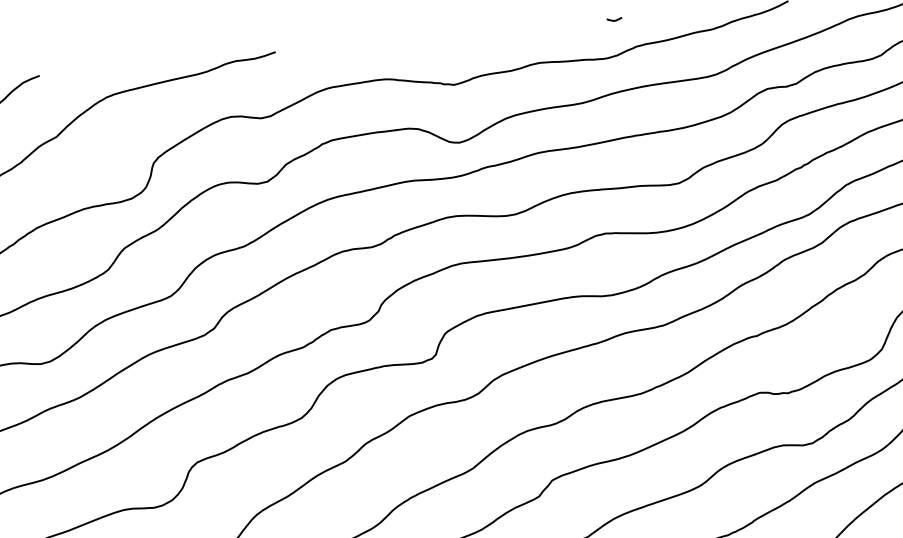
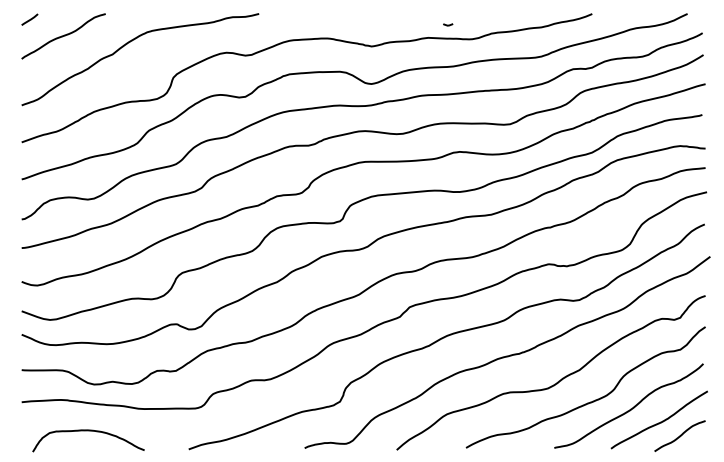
line: (614, 19) -> (448, 24), moved

